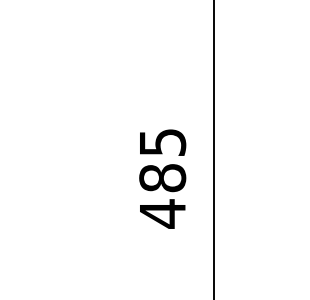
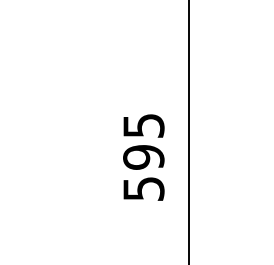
text: (162, 196) -> (143, 173), 485 -> 595

